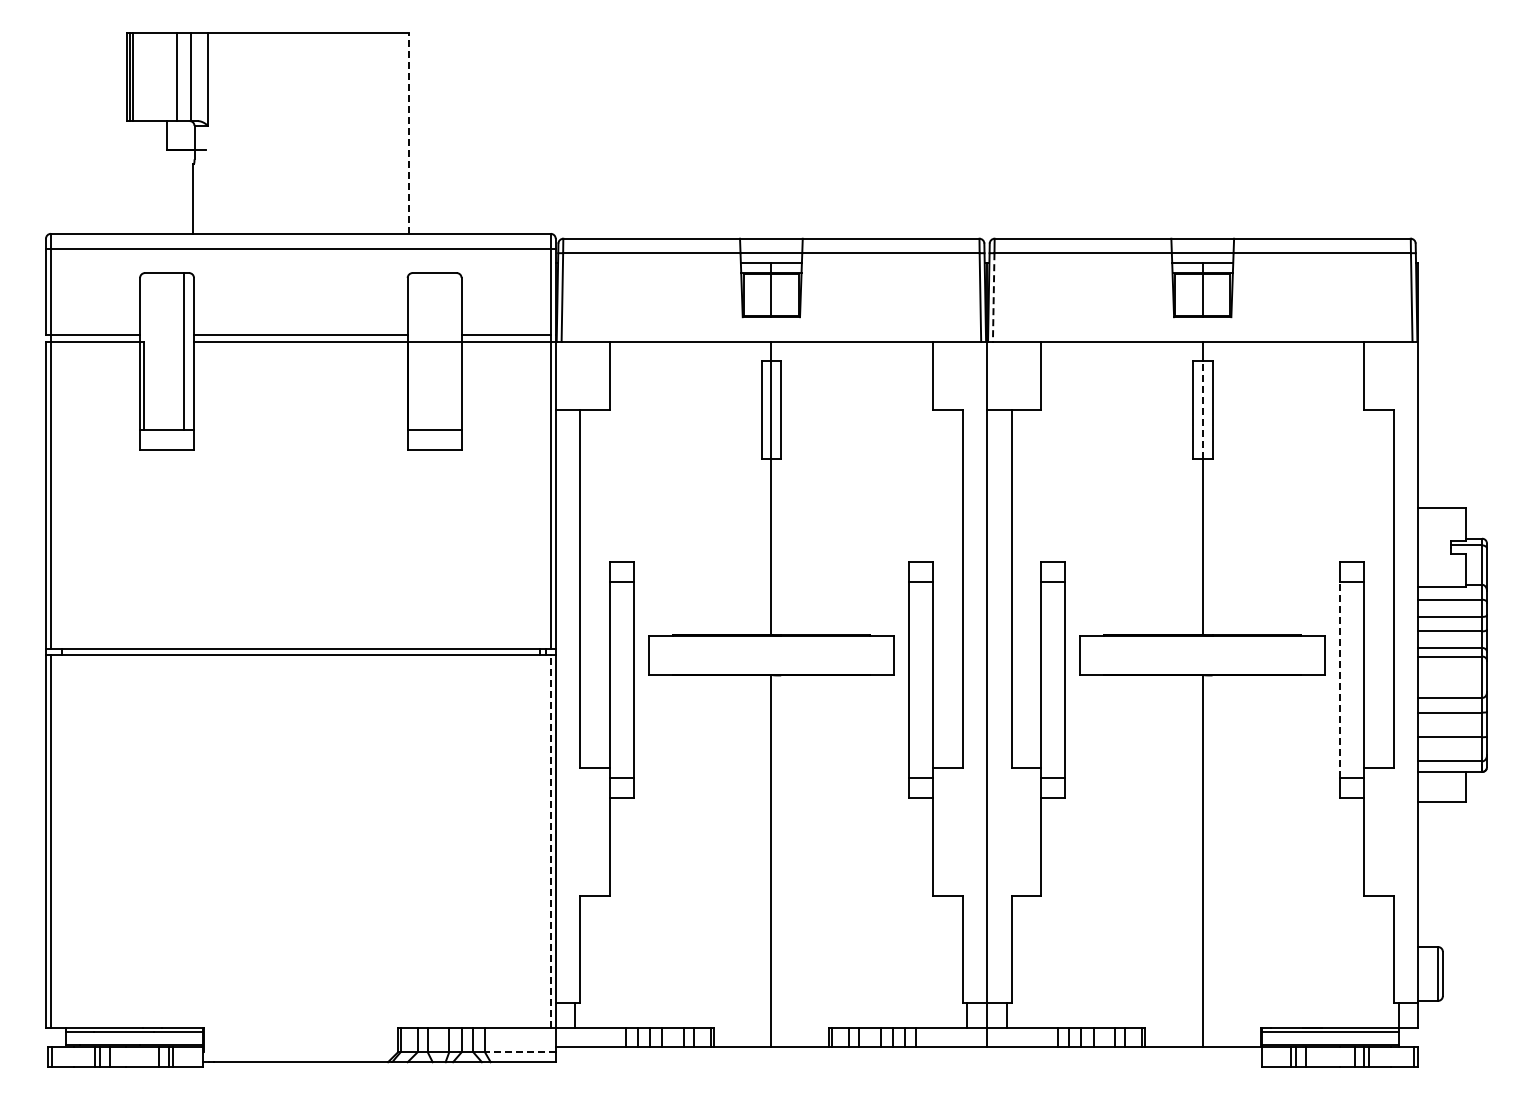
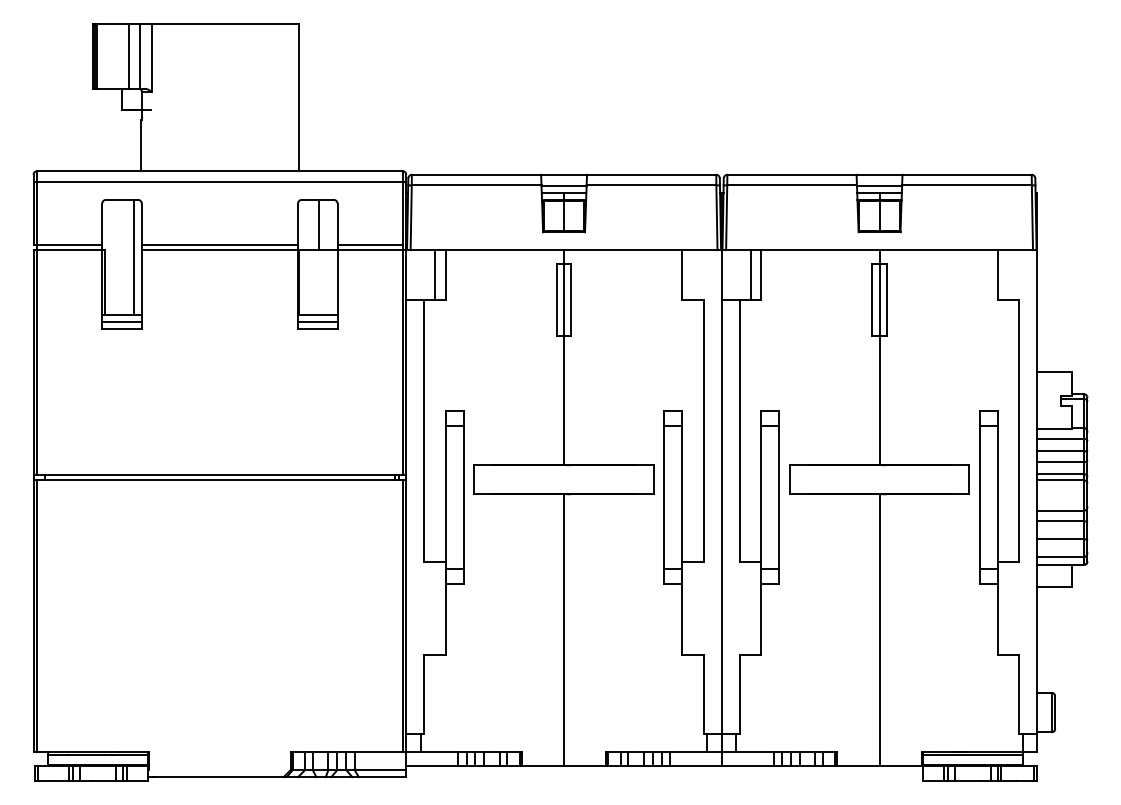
line: (408, 132) -> (298, 97), dashed -> solid
line: (993, 297) -> (726, 217), dashed -> solid
line: (435, 307) -> (318, 225), added
line: (594, 375) -> (434, 274), added
line: (1026, 375) -> (750, 274), added
line: (1202, 409) -> (879, 299), dashed -> solid
line: (167, 439) -> (122, 321), added
line: (434, 439) -> (317, 321), added
line: (1339, 679) -> (979, 497), dashed -> solid
line: (550, 841) -> (402, 615), dashed -> solid
line: (519, 1052) -> (379, 770), dashed -> solid

